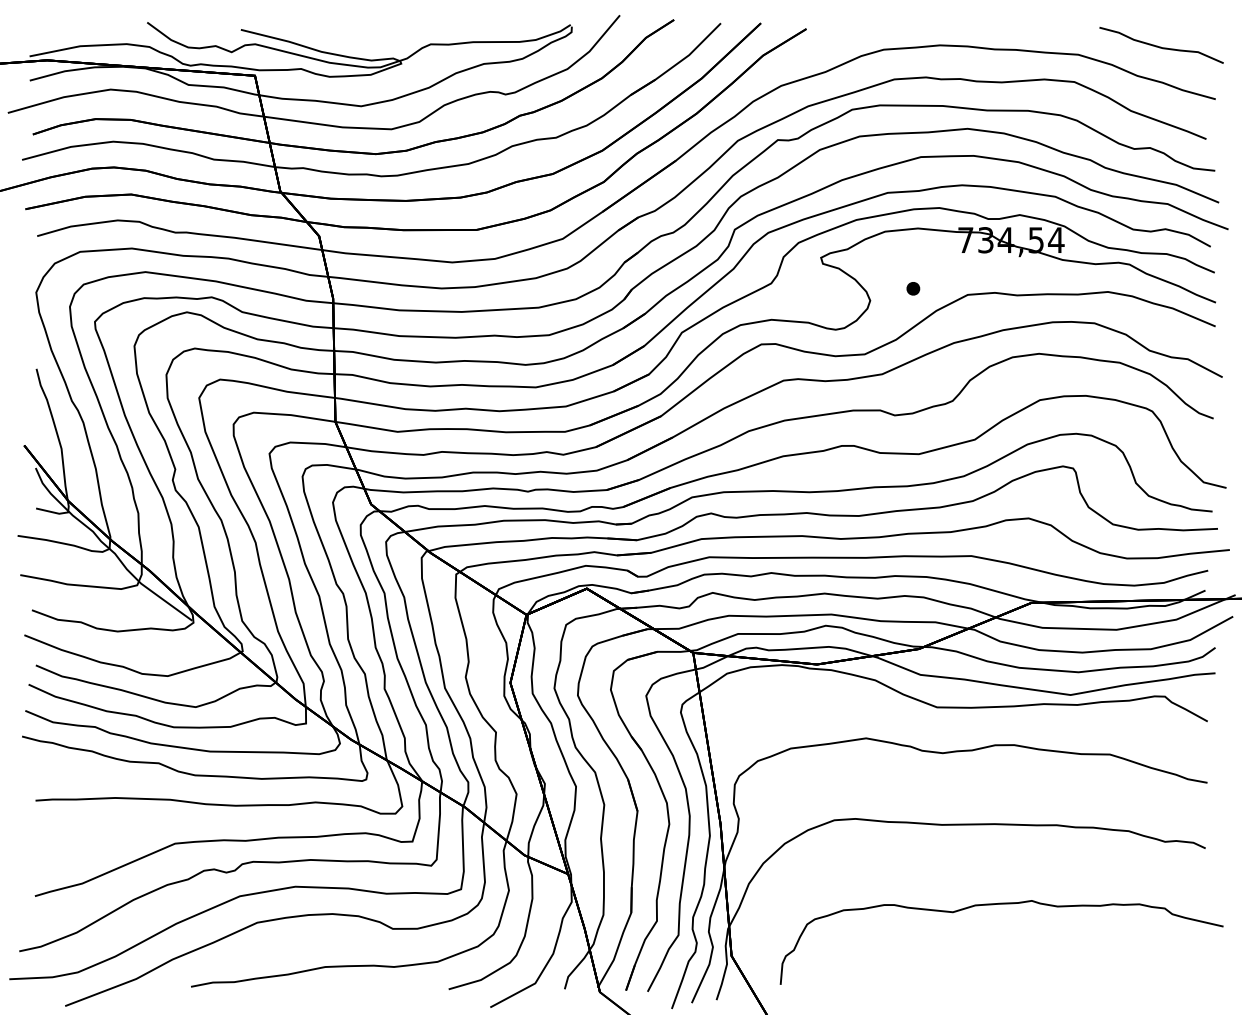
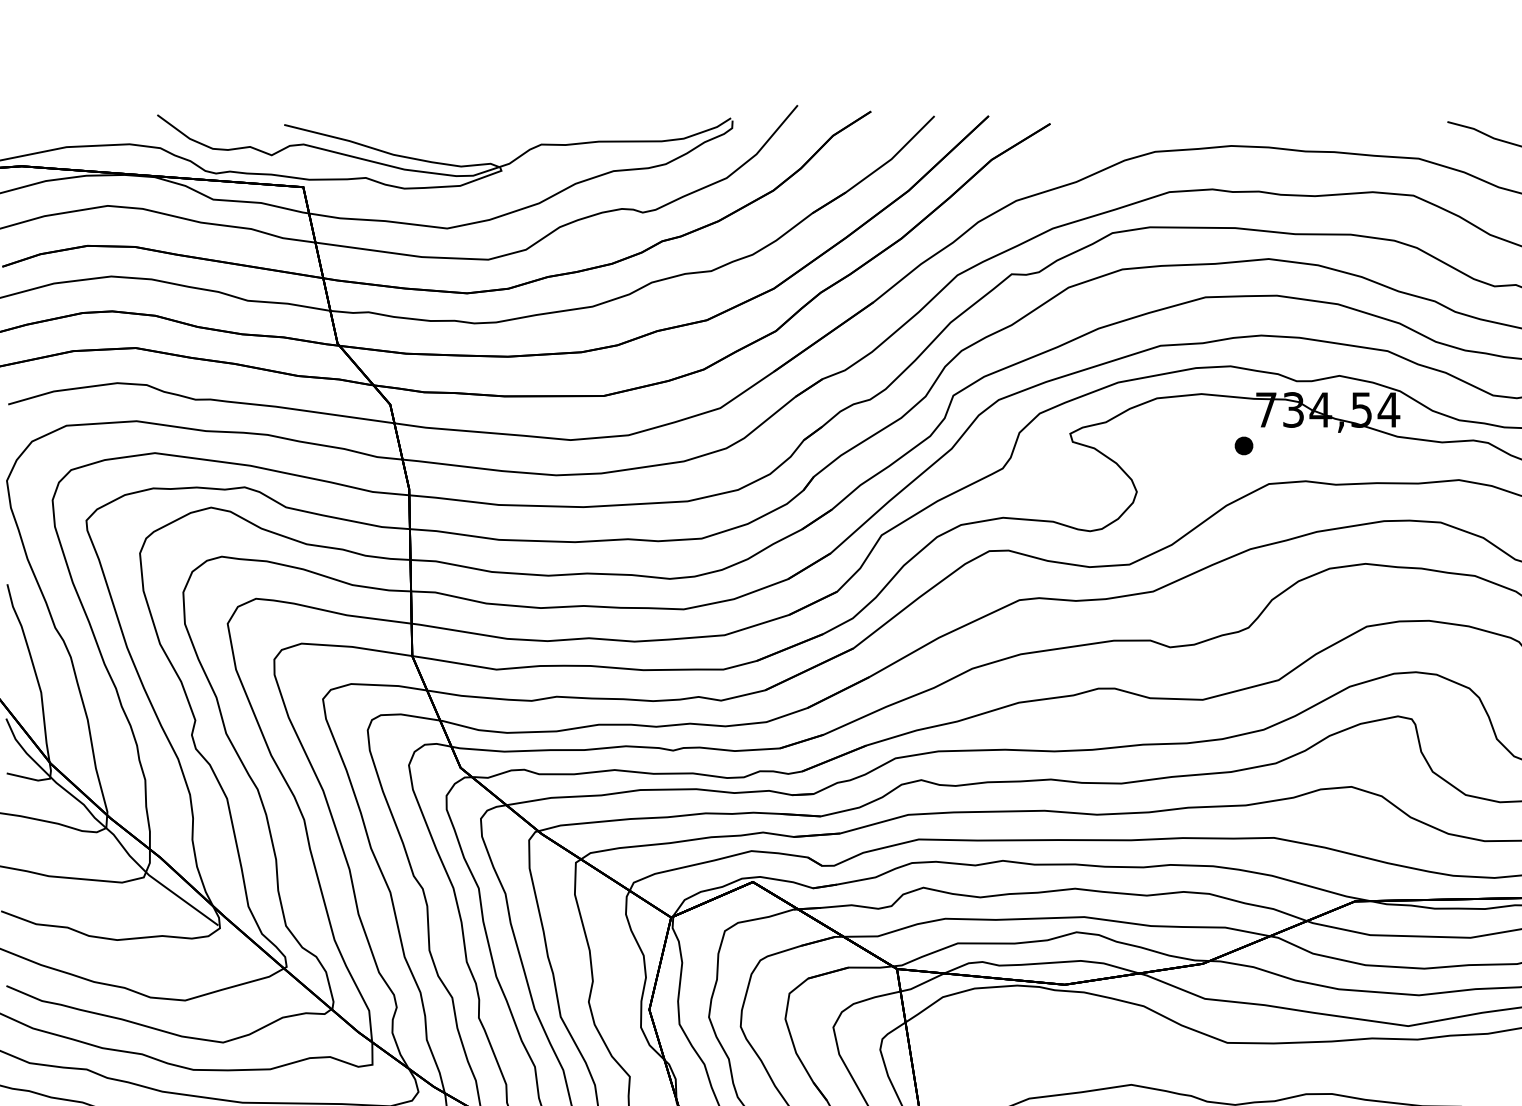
part: (913, 288) -> (1244, 445), moved

